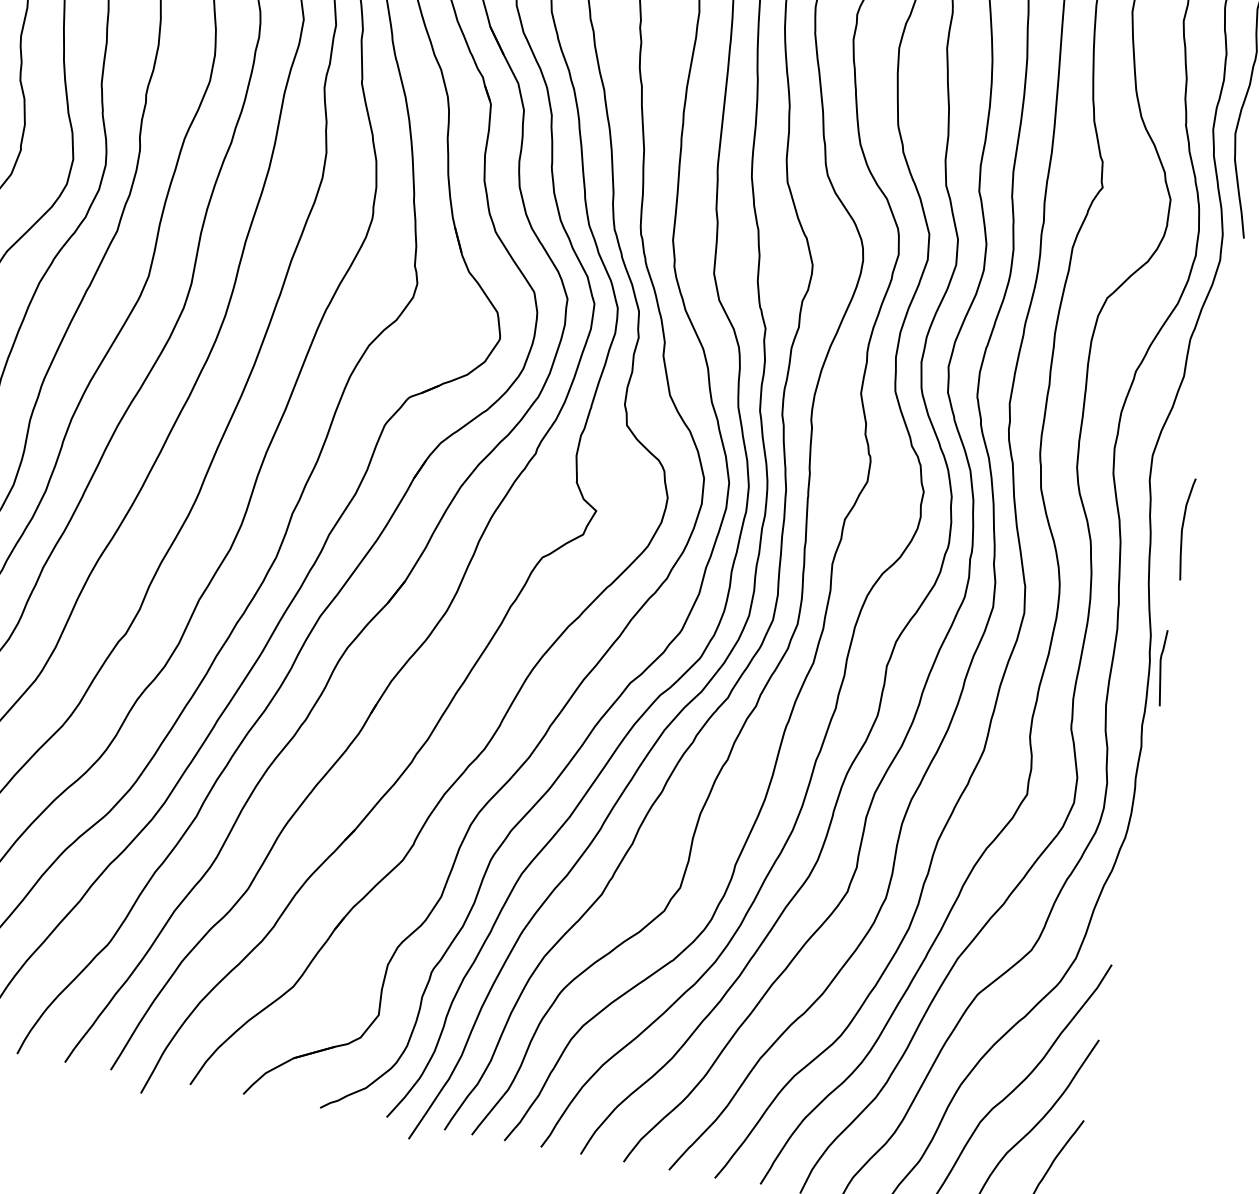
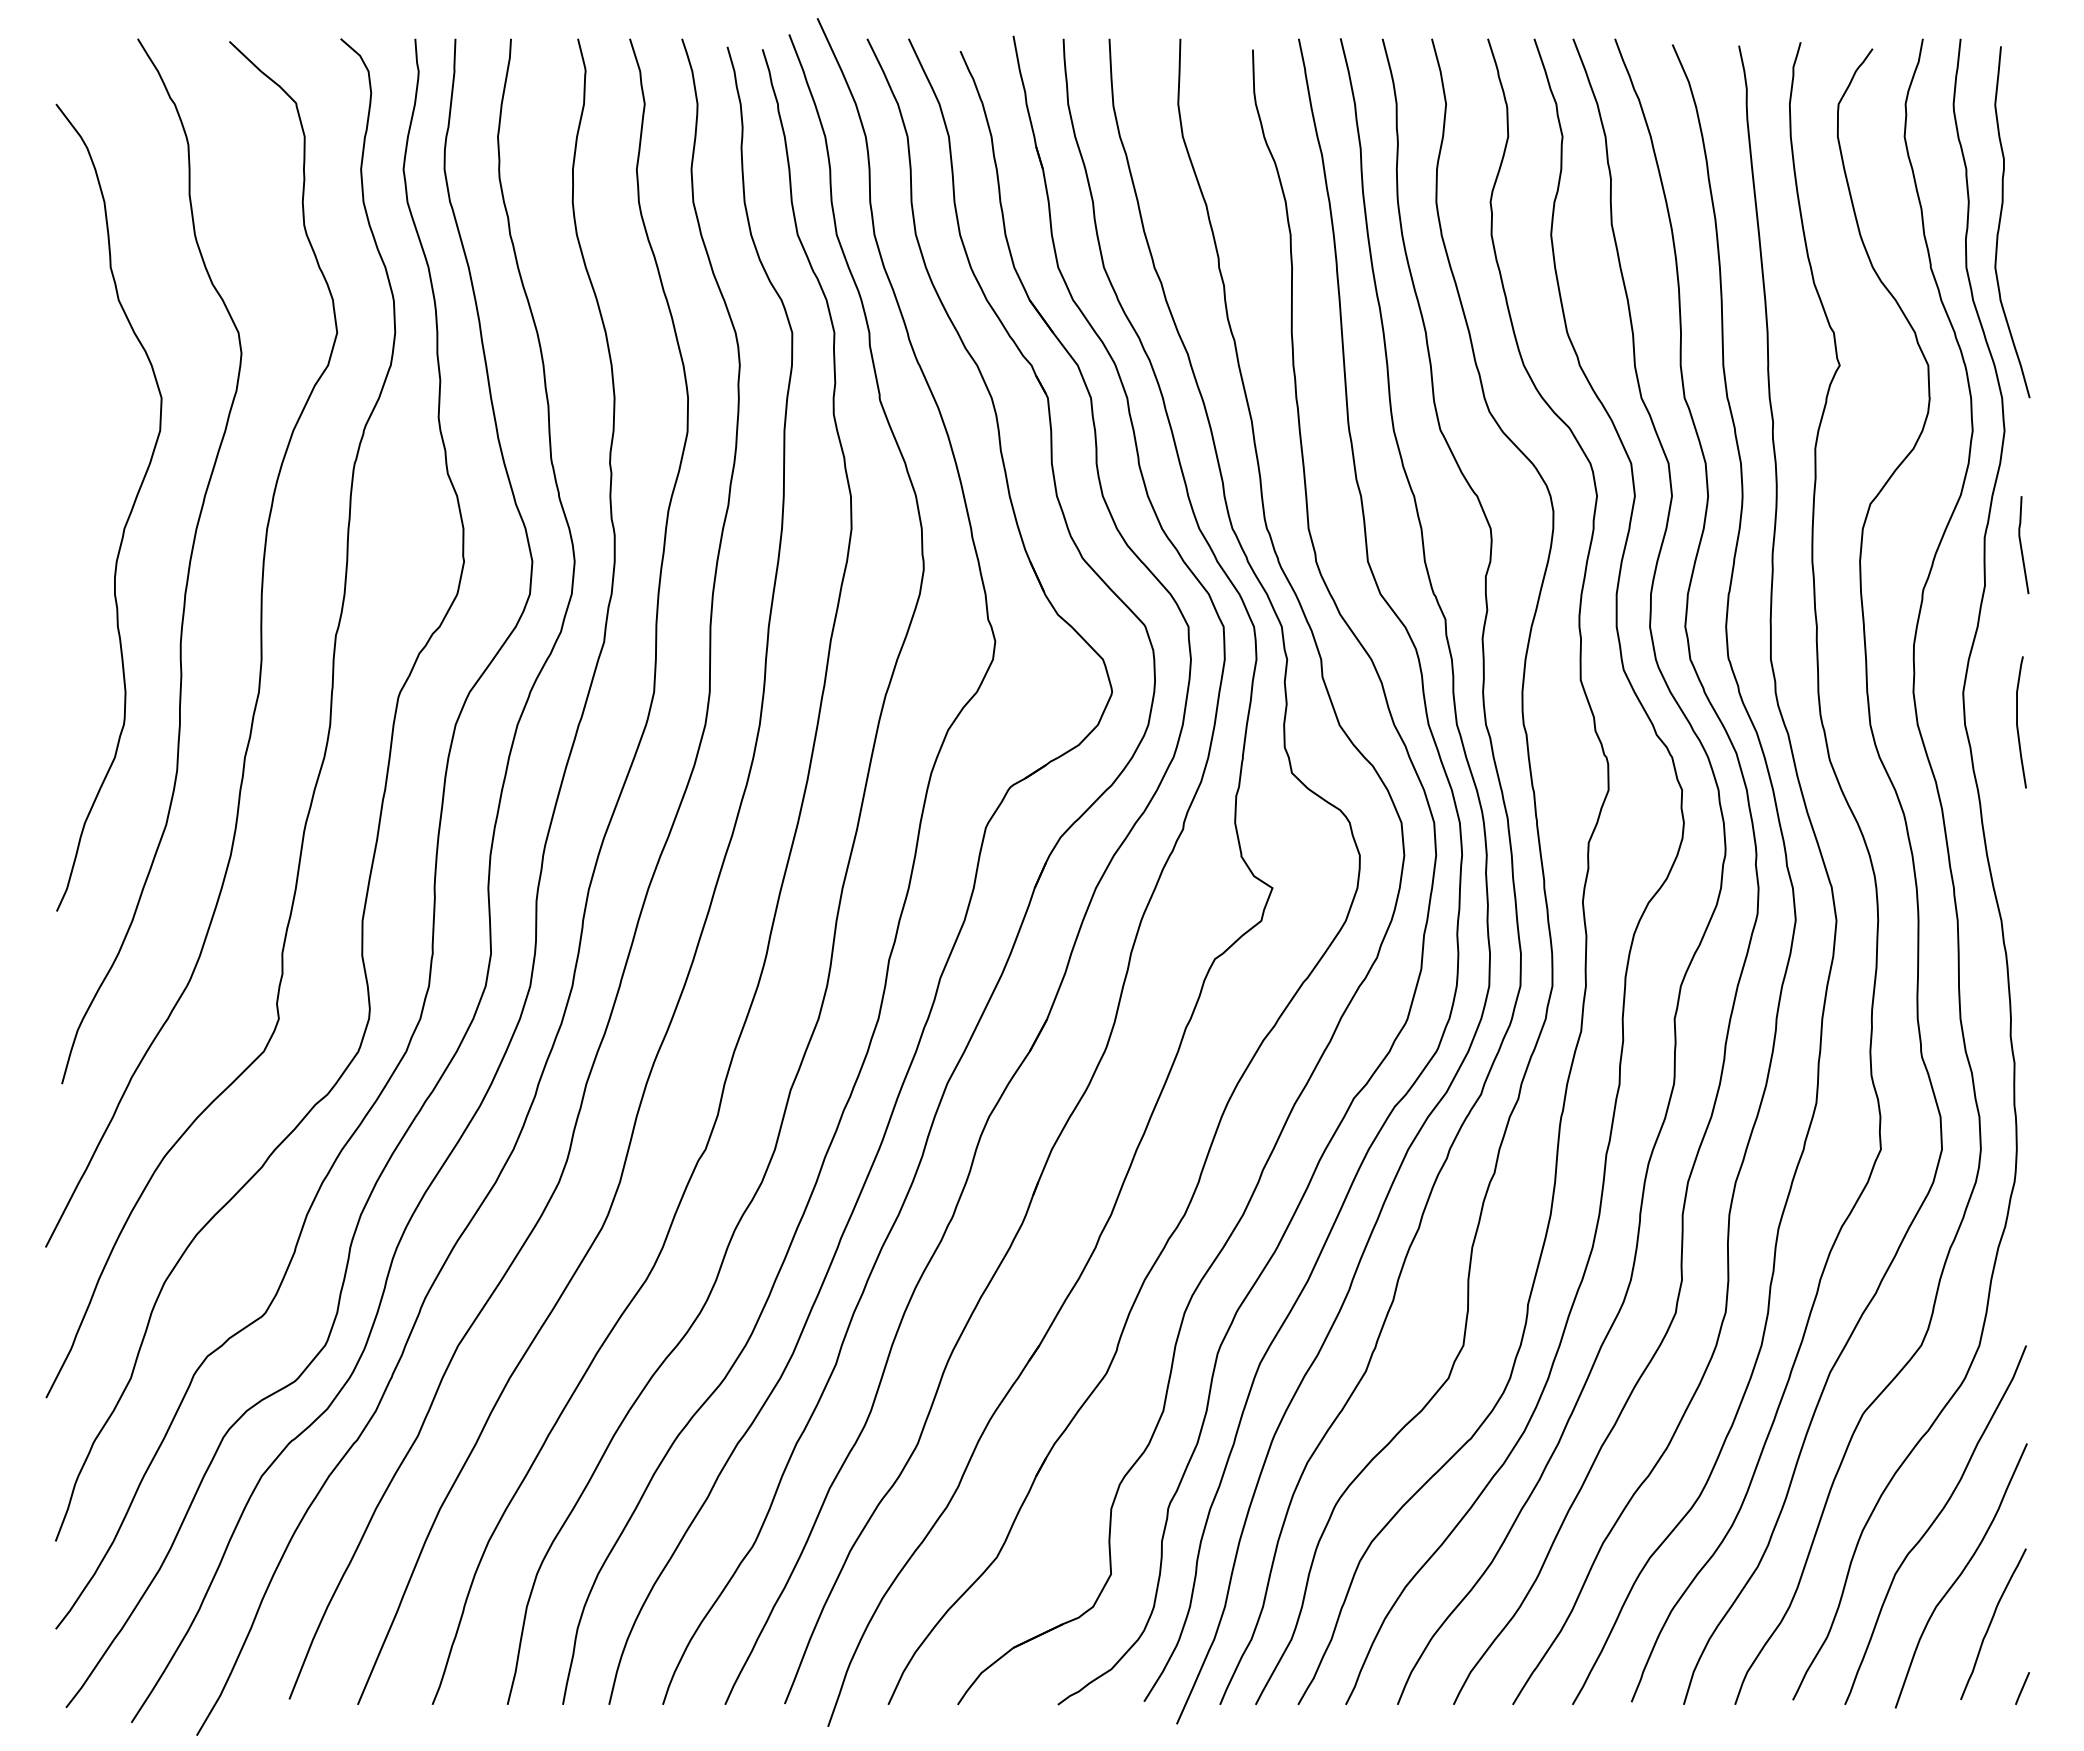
curve: (1182, 528) -> (2017, 722), moved
line: (1160, 668) -> (2021, 545), moved

